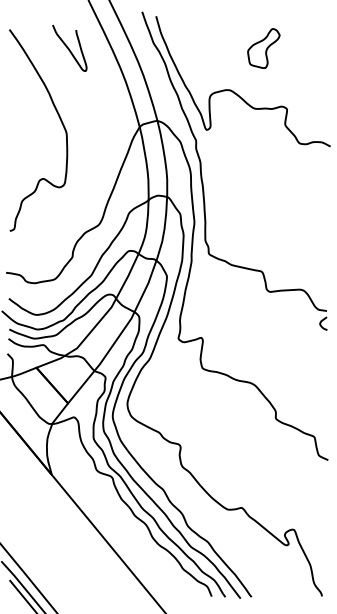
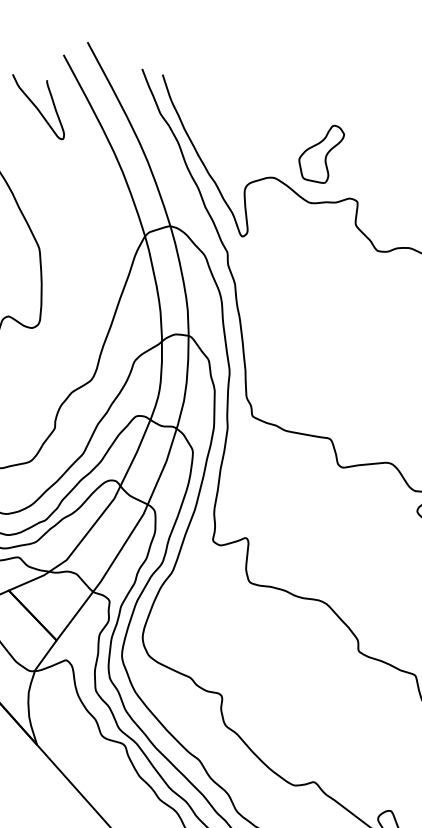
curve: (68, 47) -> (36, 105), moved
part: (263, 48) -> (321, 154), moved

